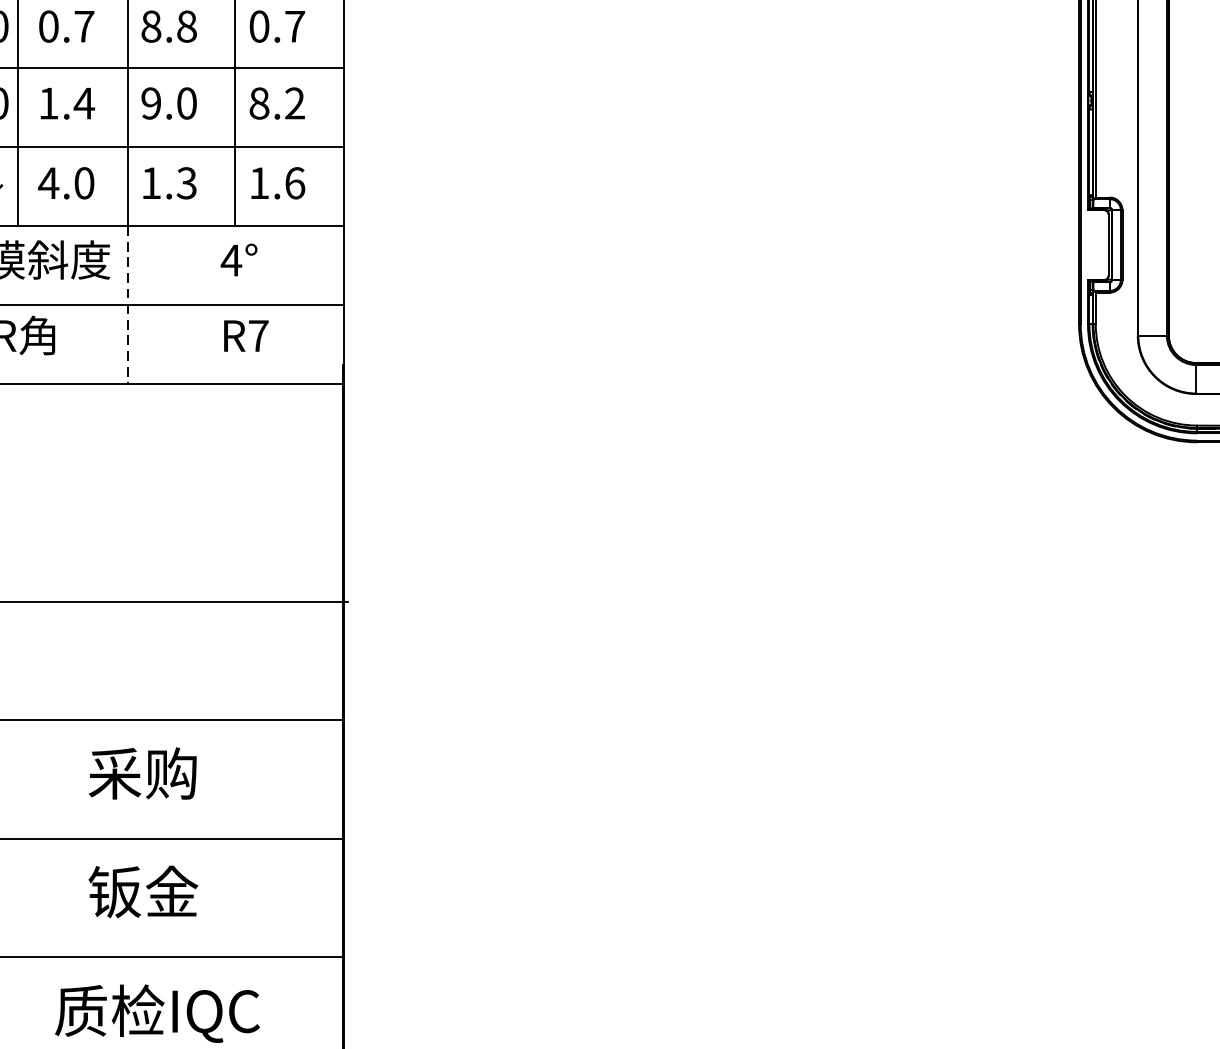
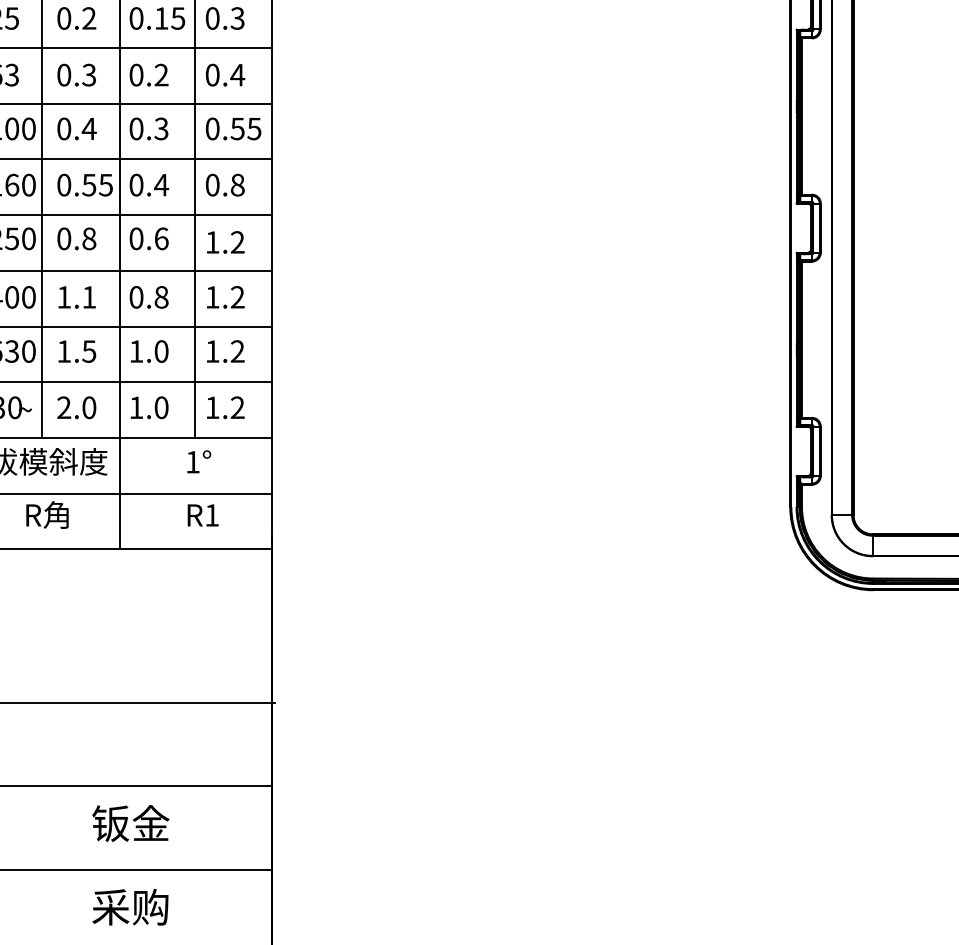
text: (66, 26) -> (76, 297), 0.7 -> 1.1
text: (151, 26) -> (136, 297), 8.8 -> 0.8
text: (277, 26) -> (225, 297), 0.7 -> 1.2
text: (83, 103) -> (88, 351), 1.4 -> 1.5
text: (151, 103) -> (136, 351), 9.0 -> 1.0
text: (259, 103) -> (212, 351), 8.2 -> 1.2
text: (47, 182) -> (63, 407), 4.0 -> 2.0
text: (186, 182) -> (161, 407), 1.3 -> 1.0
text: (294, 182) -> (237, 407), 1.6 -> 1.2
text: (230, 260) -> (192, 462), 4° -> 1°
line: (128, 304) -> (120, 493), dashed -> solid
text: (259, 336) -> (212, 515), R7 -> R1
text: (142, 773) -> (130, 823), 采购 -> 钣金
text: (142, 891) -> (130, 906), 钣金 -> 采购

